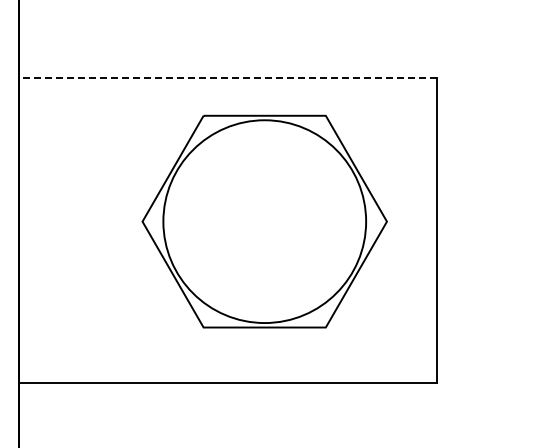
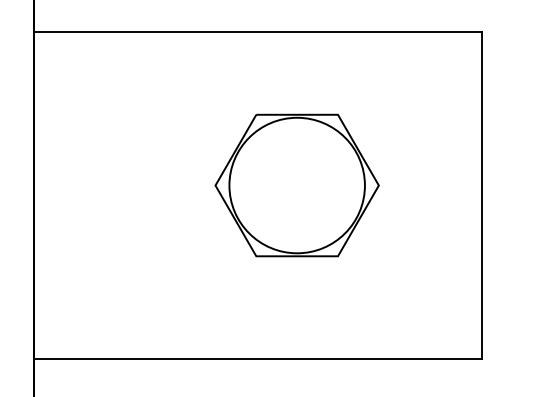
line: (227, 78) -> (257, 32), dashed -> solid
part: (264, 221) -> (297, 185), size x0.62

